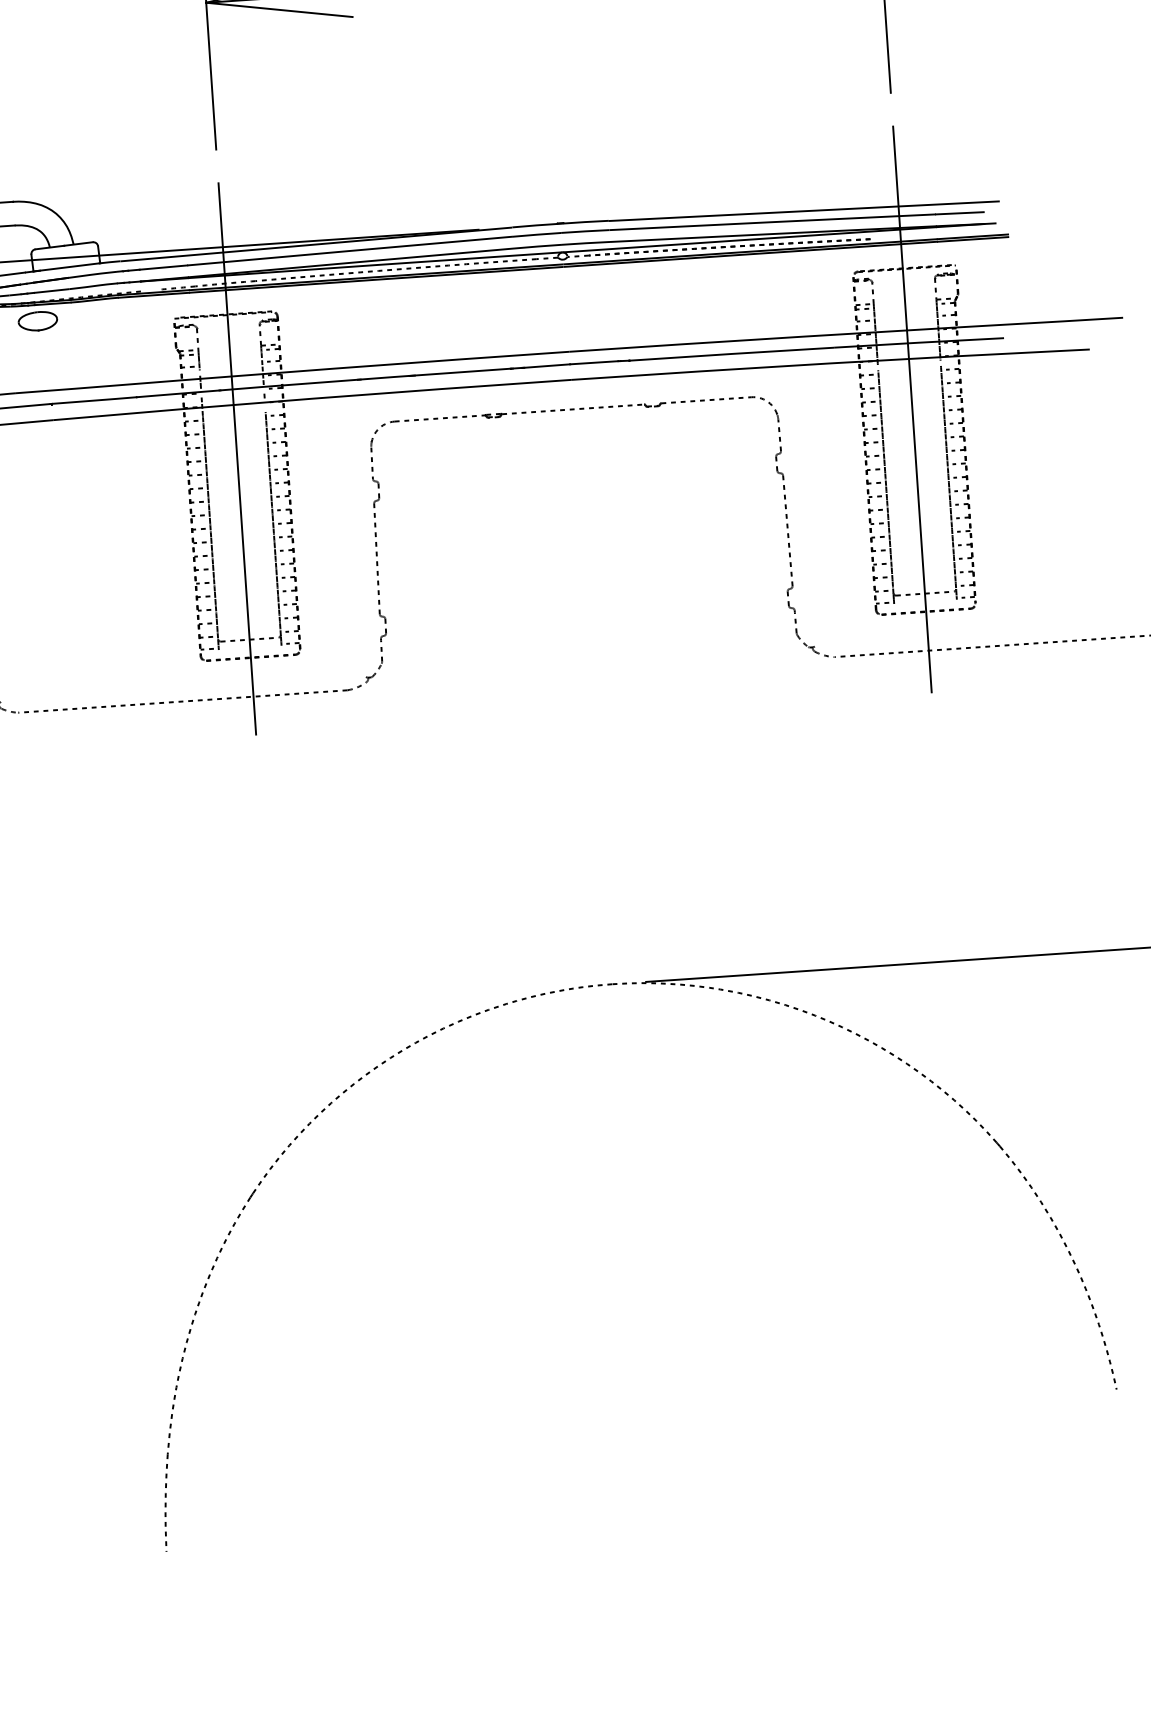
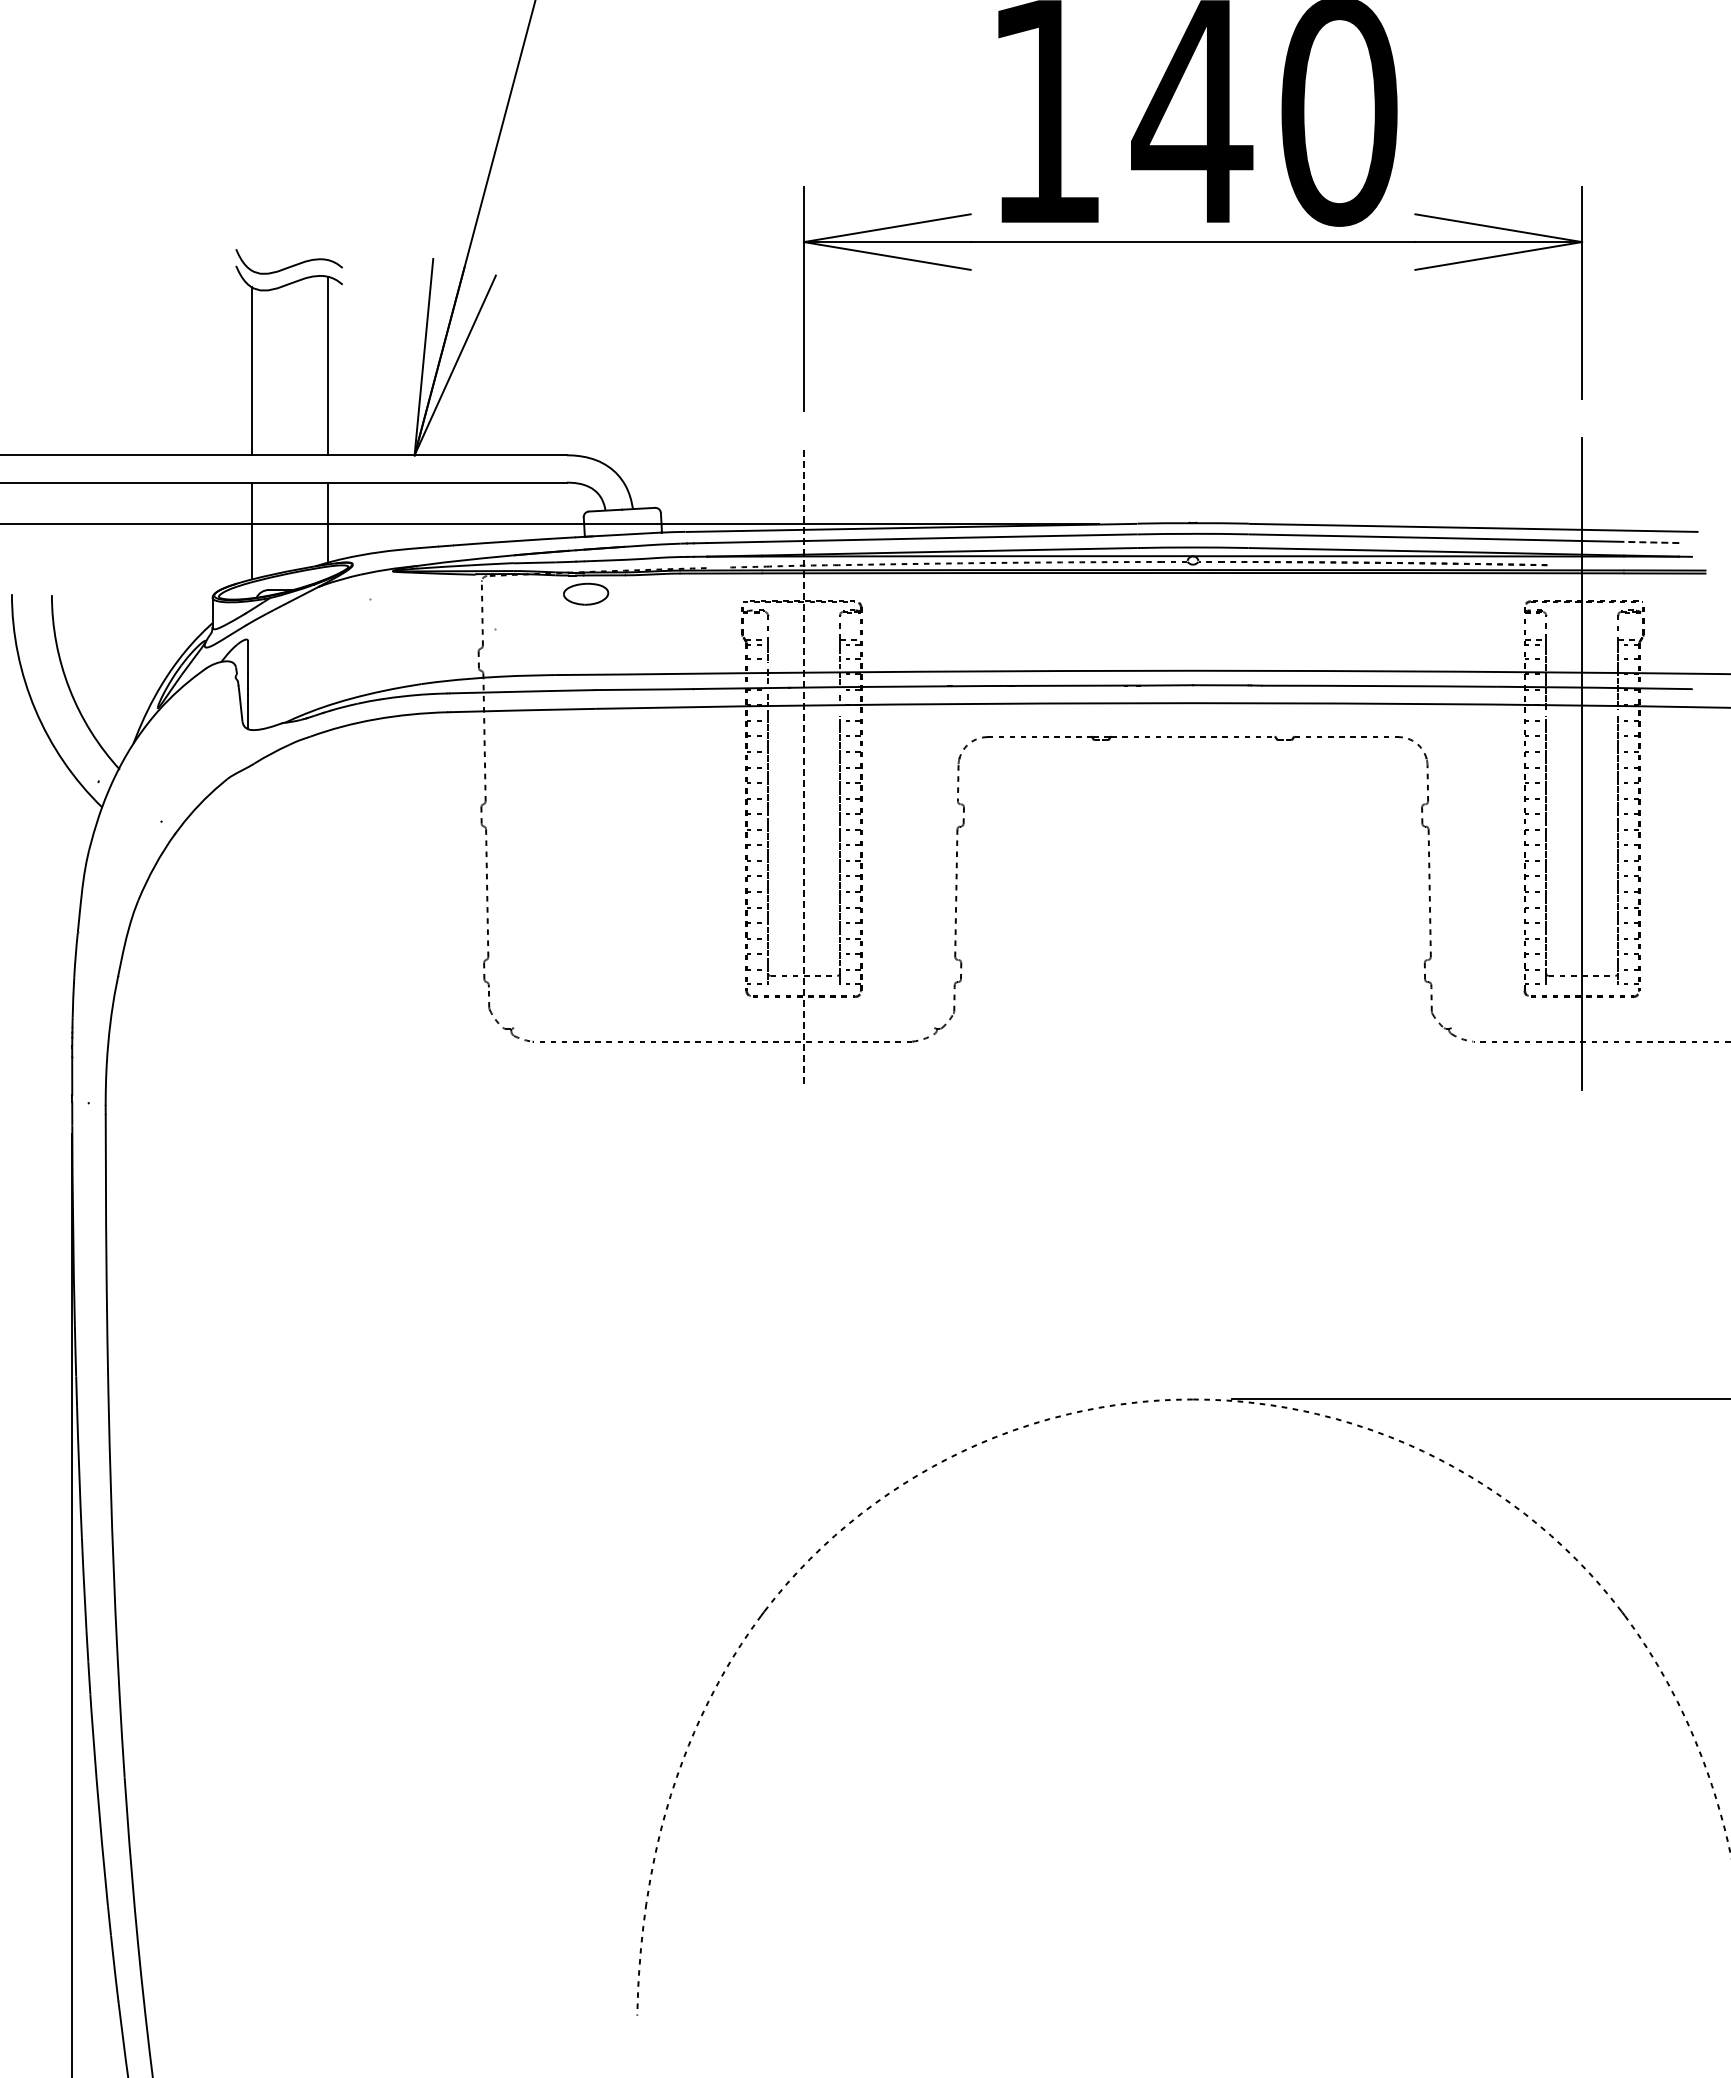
line: (959, 213) -> (1651, 542), solid -> dashed
line: (236, 458) -> (803, 767), solid -> dashed

